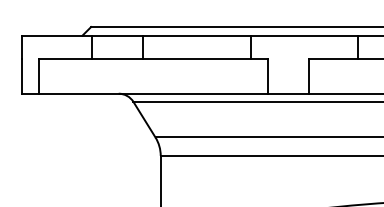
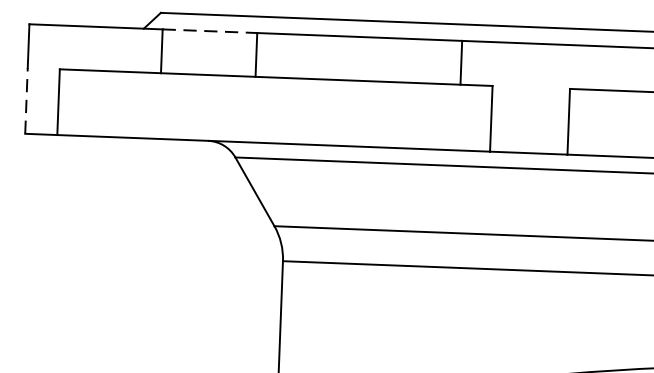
line: (117, 35) -> (210, 30), solid -> dashed
line: (21, 75) -> (25, 99), solid -> dashed

